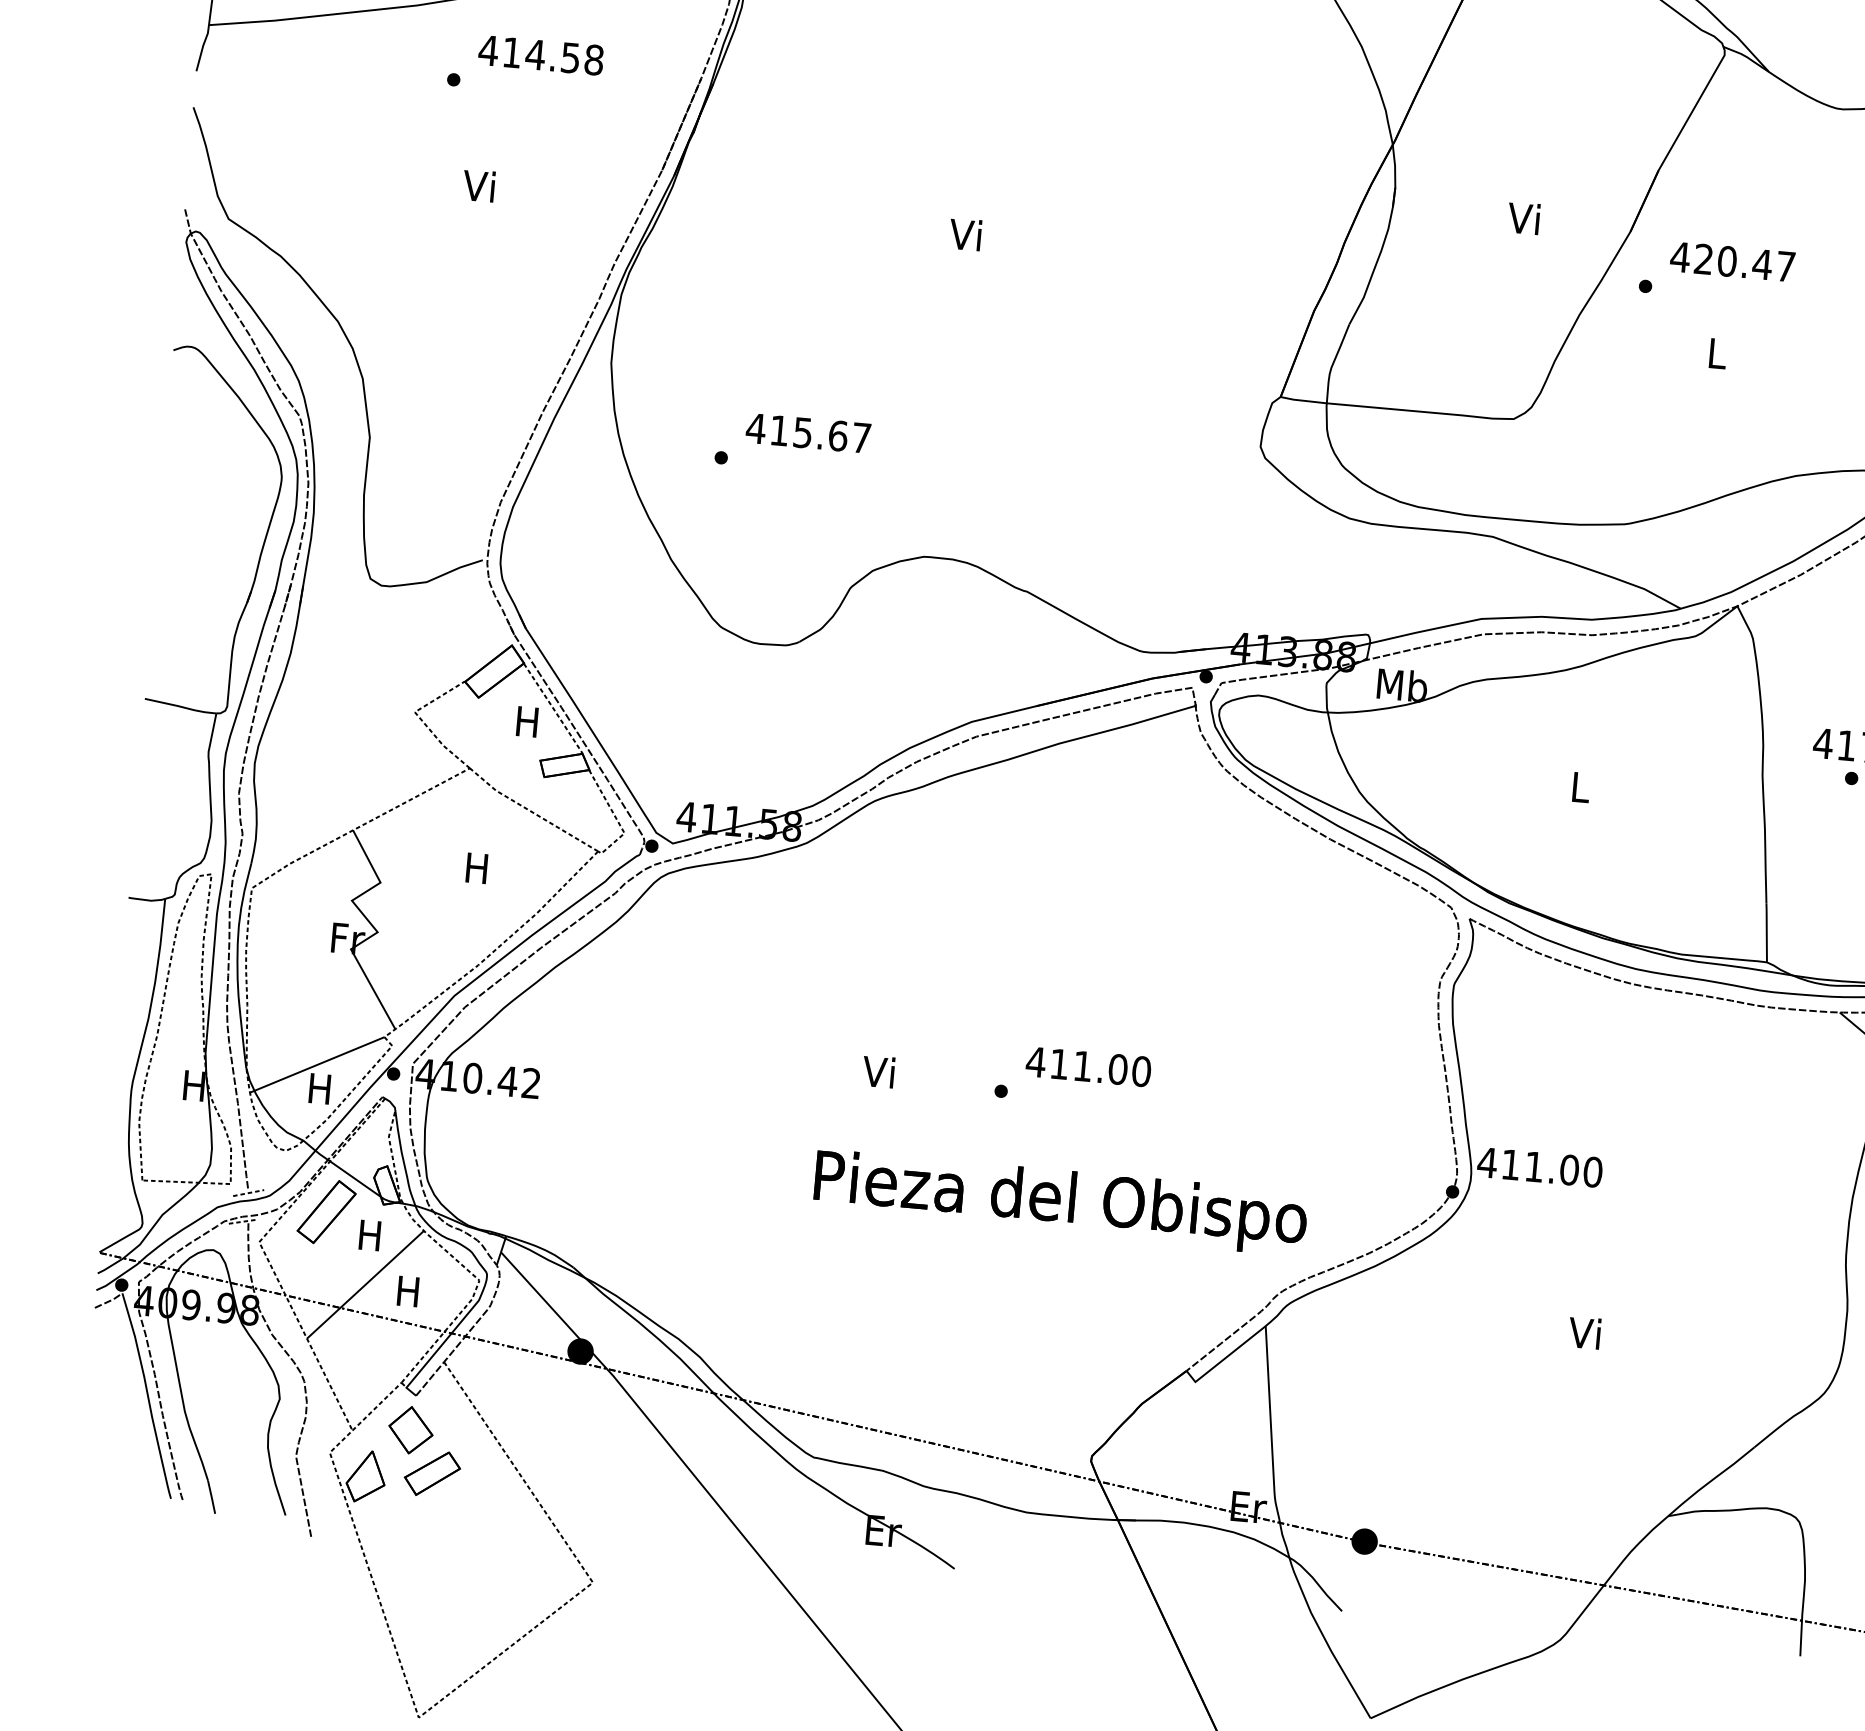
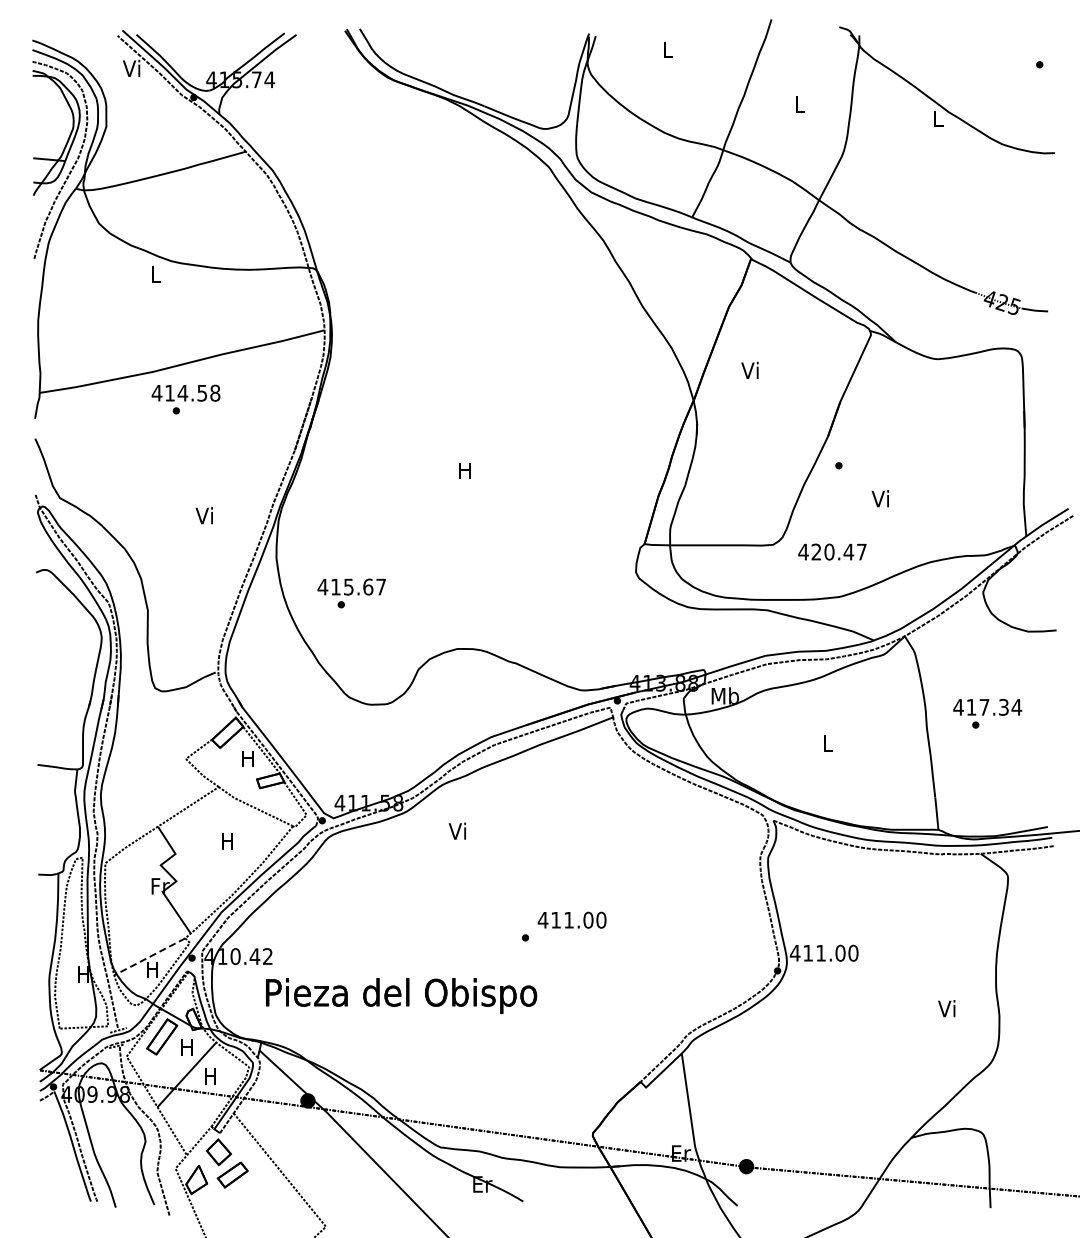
text: (540, 53) -> (185, 392), moved
text: (477, 185) -> (203, 515), moved
text: (1523, 216) -> (749, 369), moved
text: (964, 234) -> (463, 470), Vi -> H
text: (1732, 260) -> (832, 551), moved
text: (1713, 352) -> (879, 498), L -> Vi
text: (807, 432) -> (351, 586), moved
line: (316, 1066) -> (149, 957), solid -> dashed
text: (877, 1070) -> (456, 830), moved
text: (1060, 1201) -> (401, 995), moved
text: (1584, 1332) -> (946, 1008), moved

